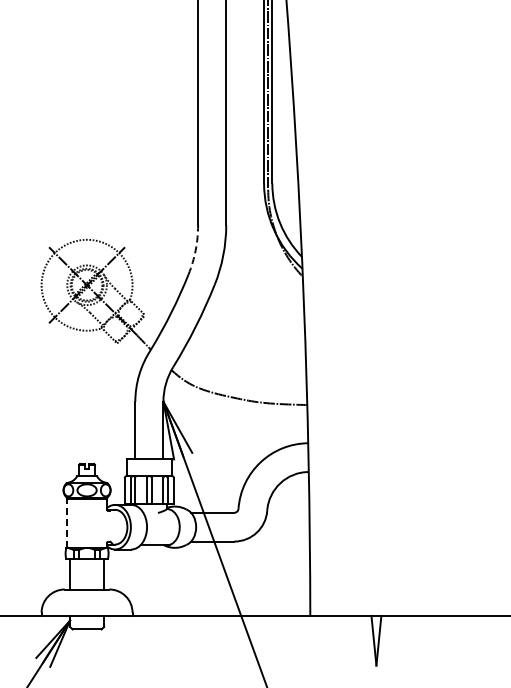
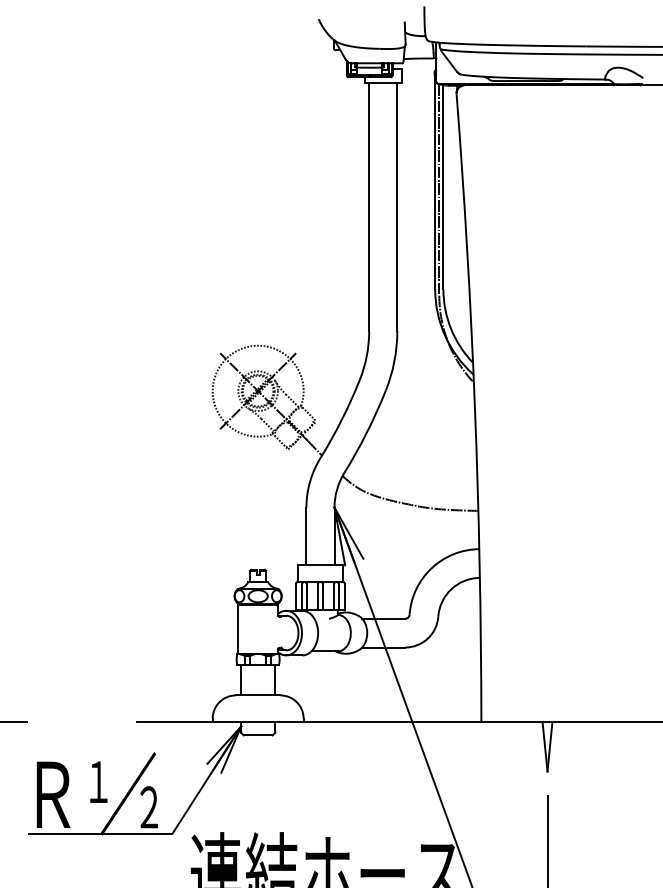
arc: (195, 250) -> (366, 356), dashed -> solid
line: (67, 522) -> (238, 628), dashed -> solid

